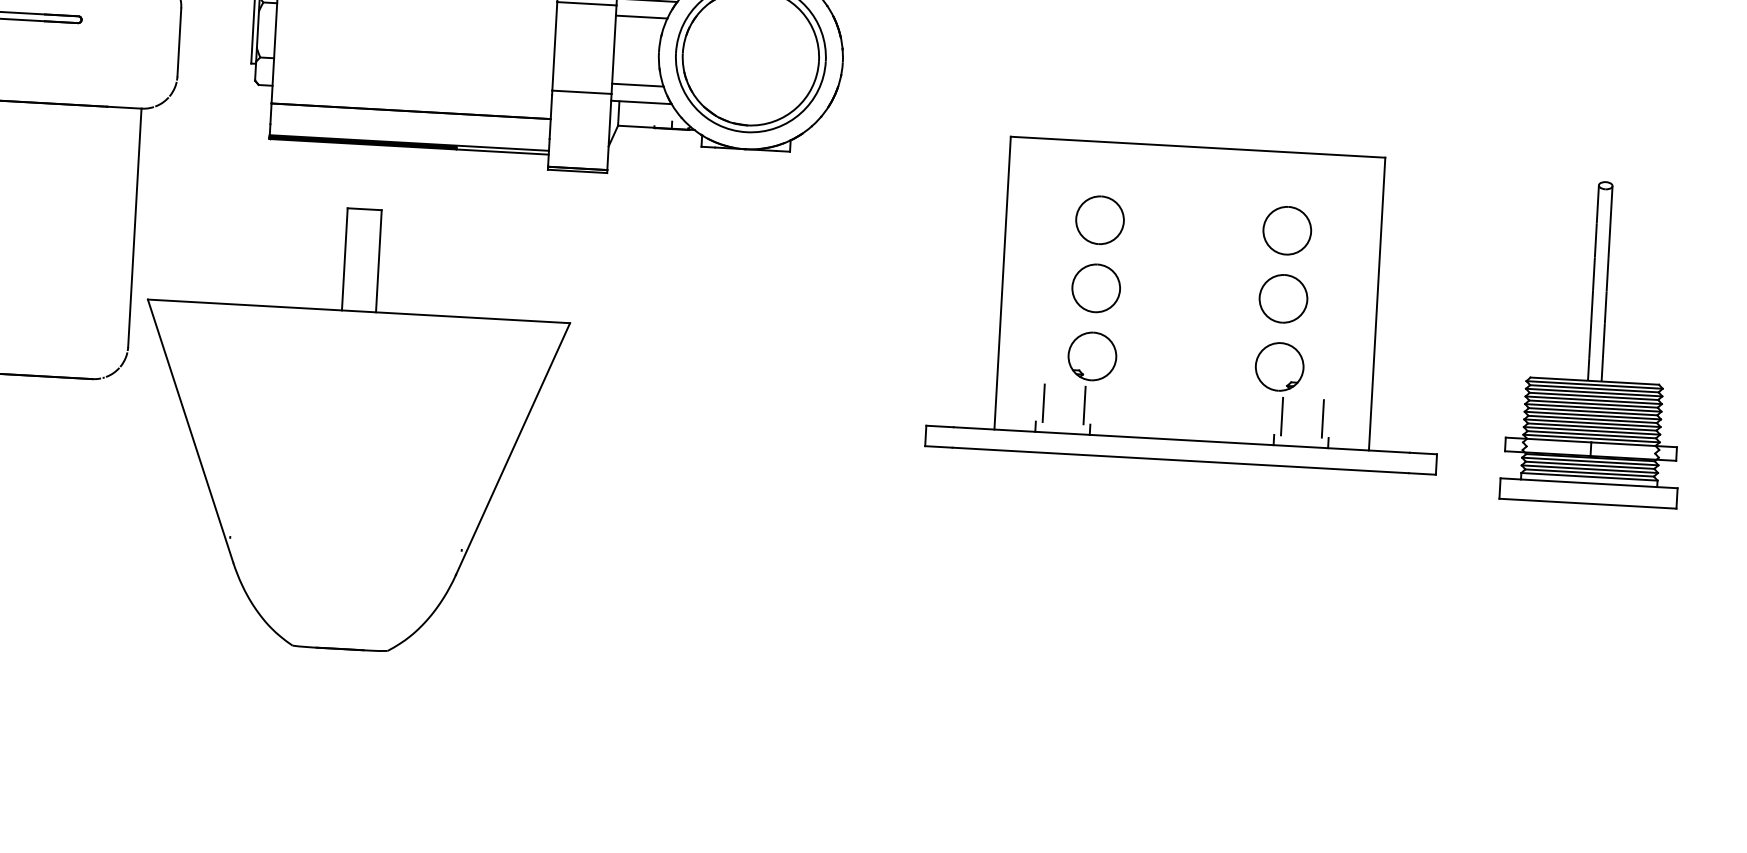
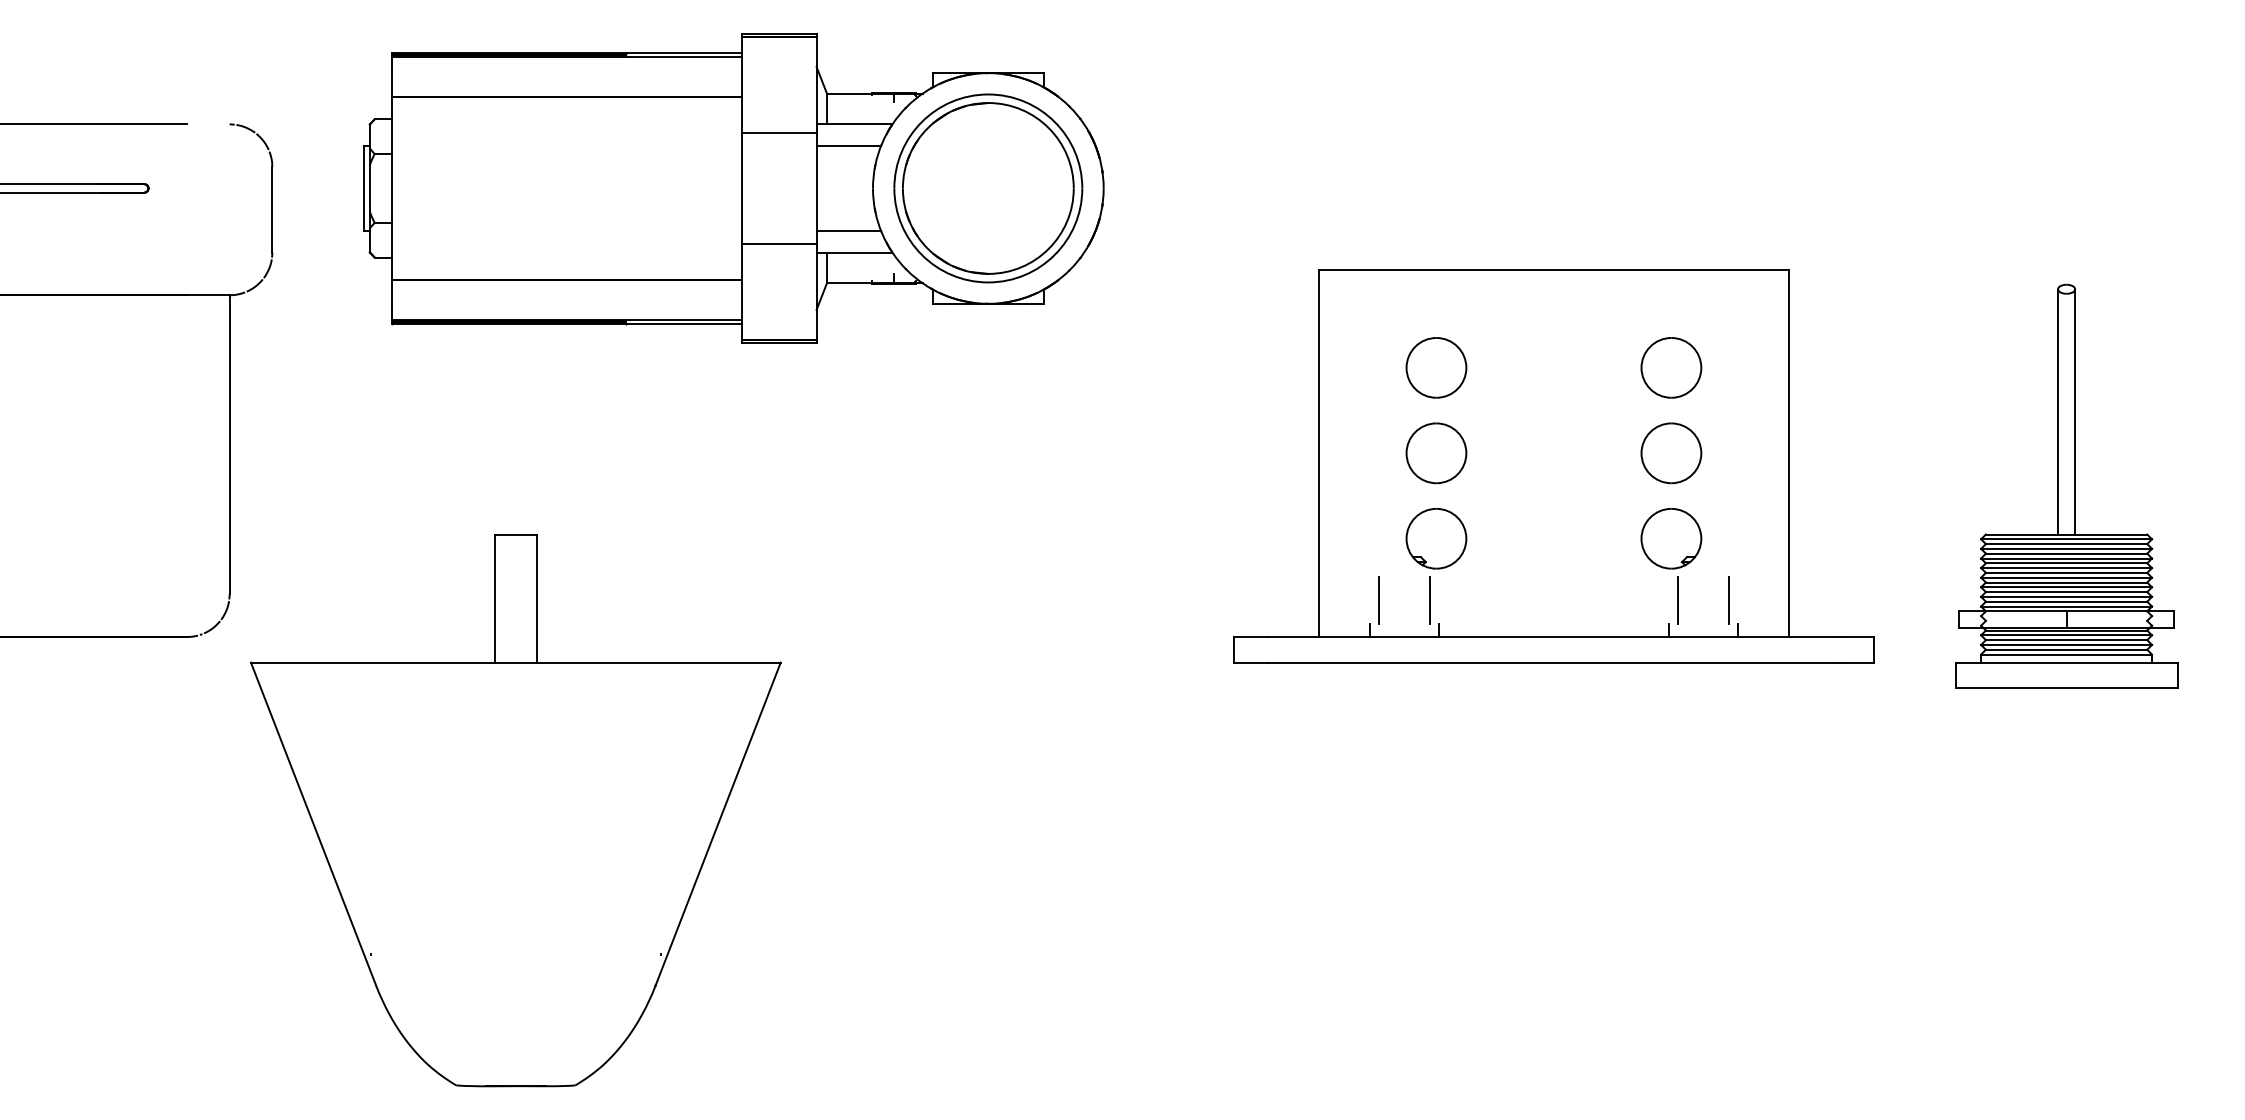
part: (352, 429) -> (515, 810), moved

